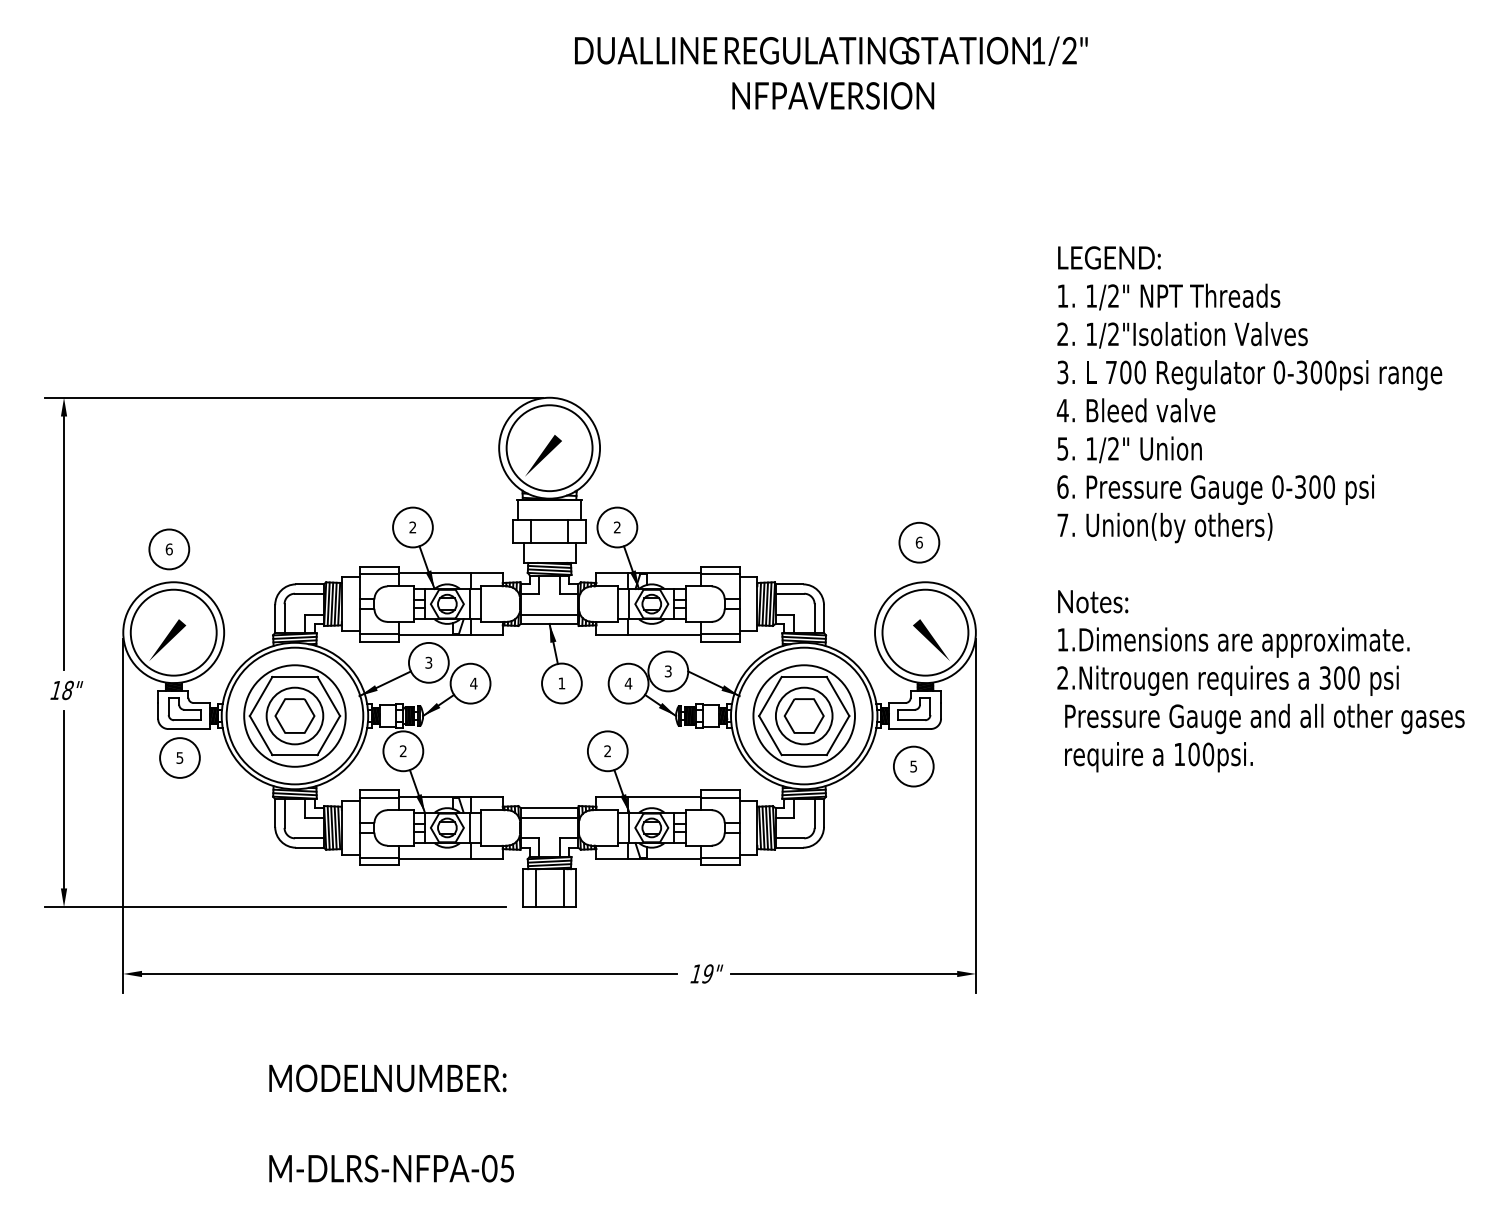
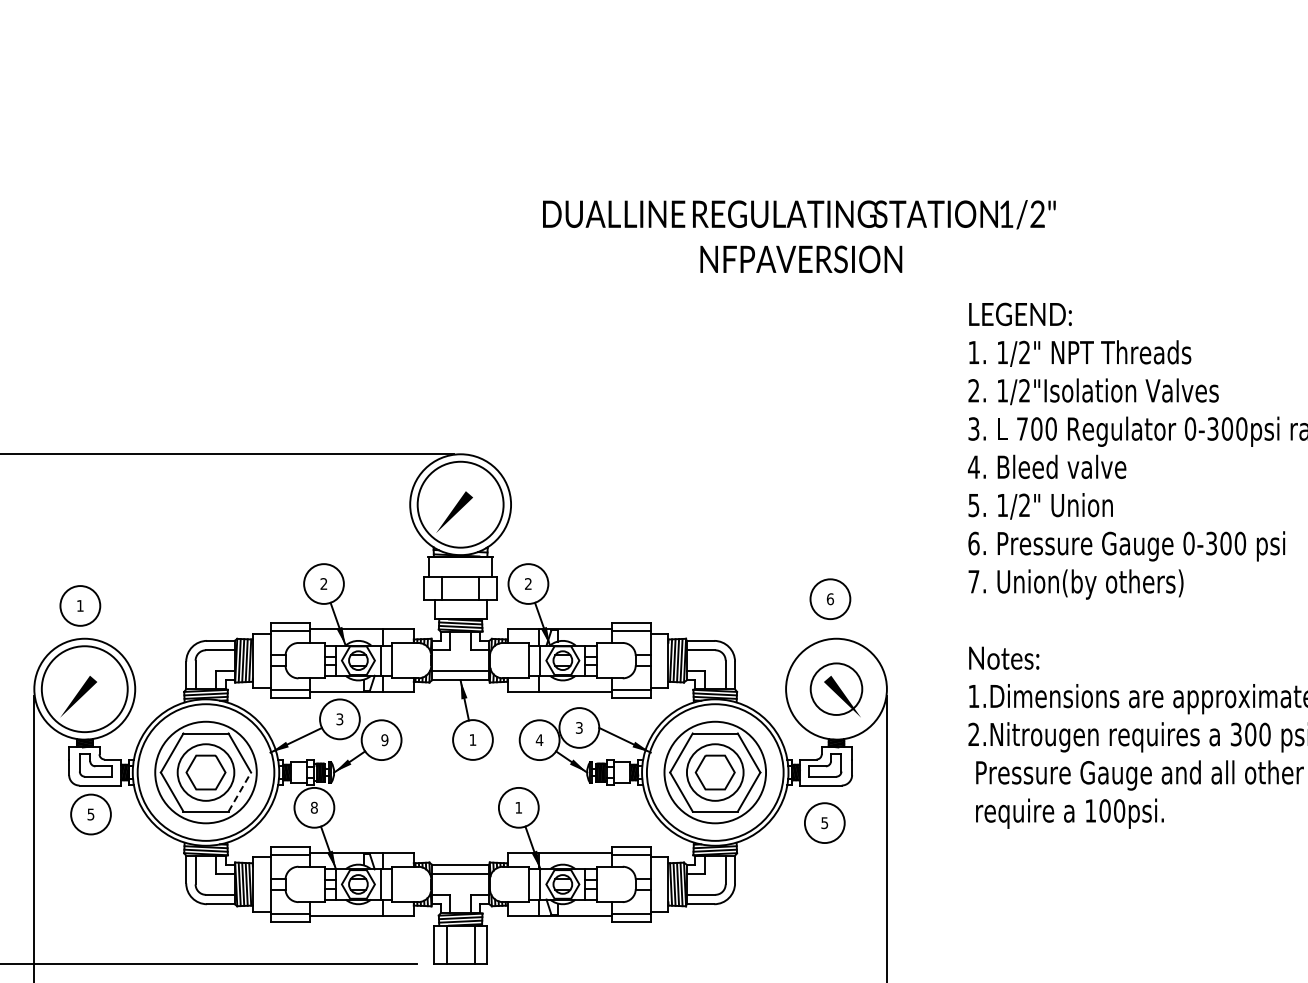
text: (831, 72) -> (799, 236), moved
text: (168, 549) -> (79, 606), 6 -> 1
circle: (925, 632) -> (836, 689), size x0.6
text: (473, 683) -> (384, 740), 4 -> 9
line: (328, 735) -> (239, 792), solid -> dashed
text: (402, 751) -> (313, 808), 2 -> 8
text: (607, 751) -> (518, 808), 2 -> 1

